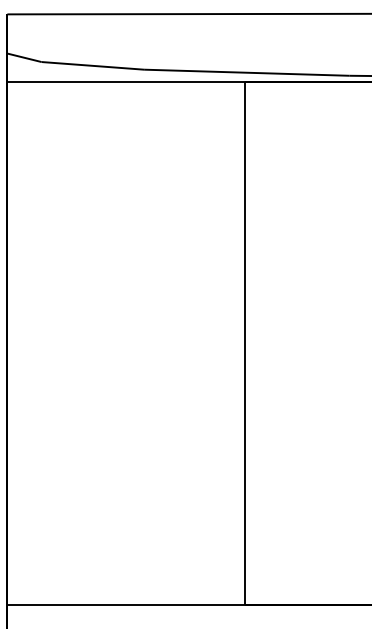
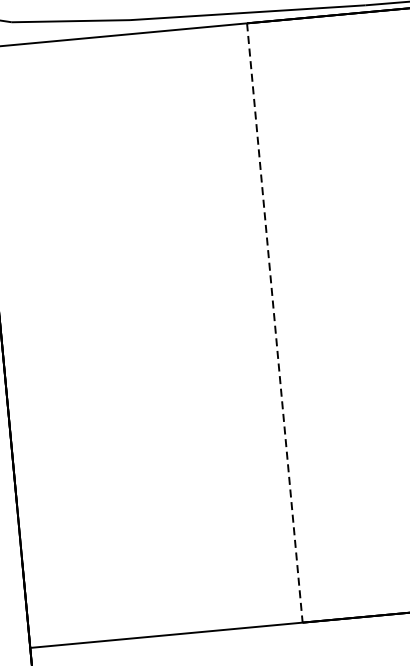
line: (245, 343) -> (275, 322), solid -> dashed

